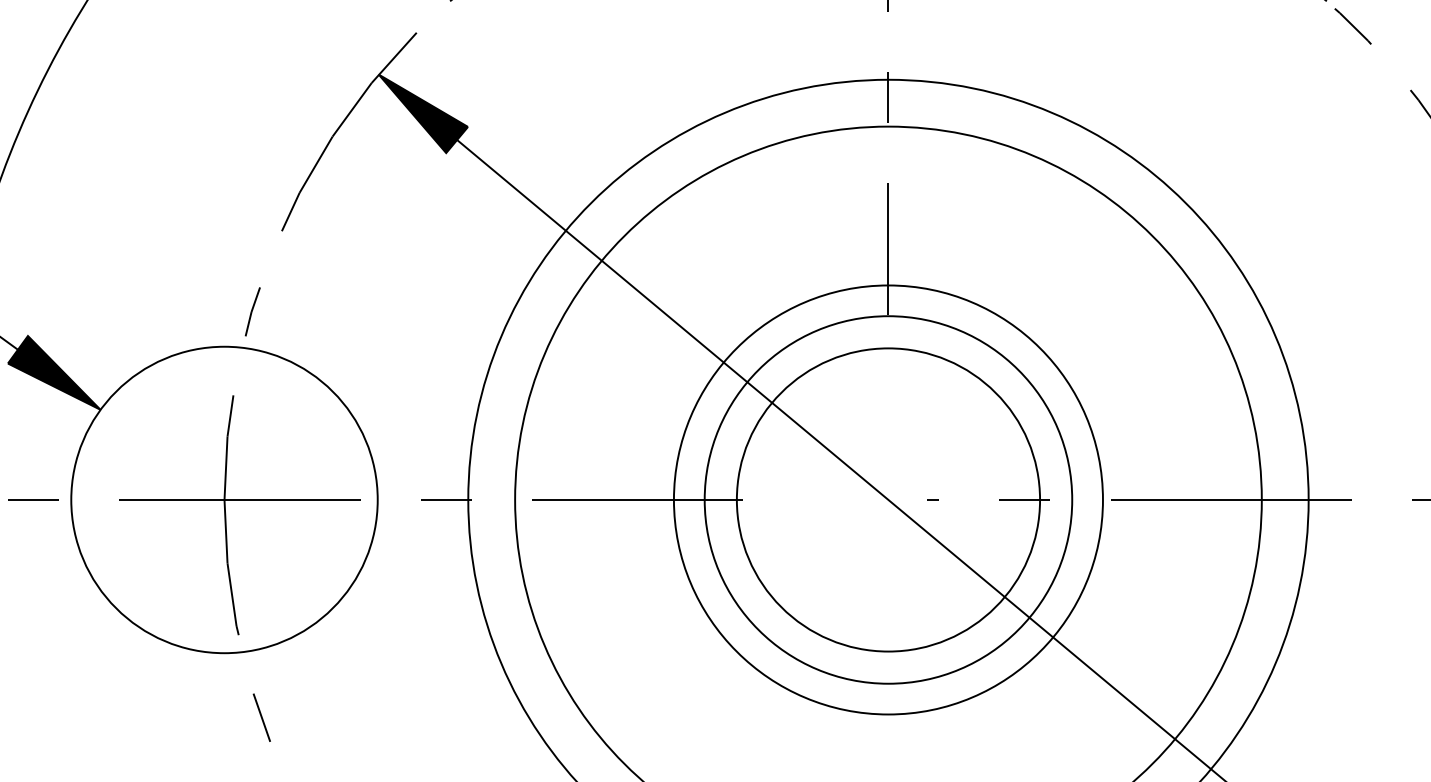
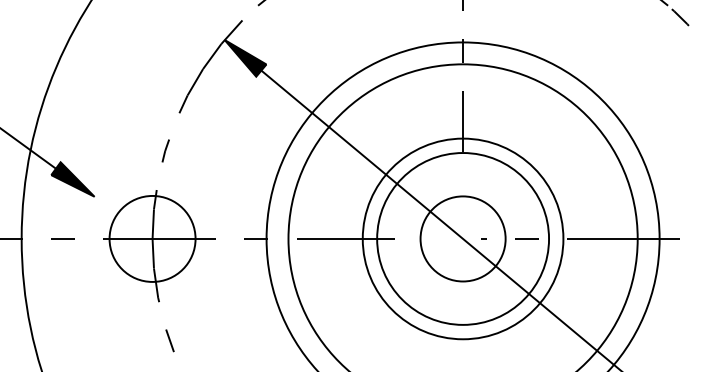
circle: (224, 499) -> (152, 238), size x0.6
circle: (887, 499) -> (462, 238), size x0.6

